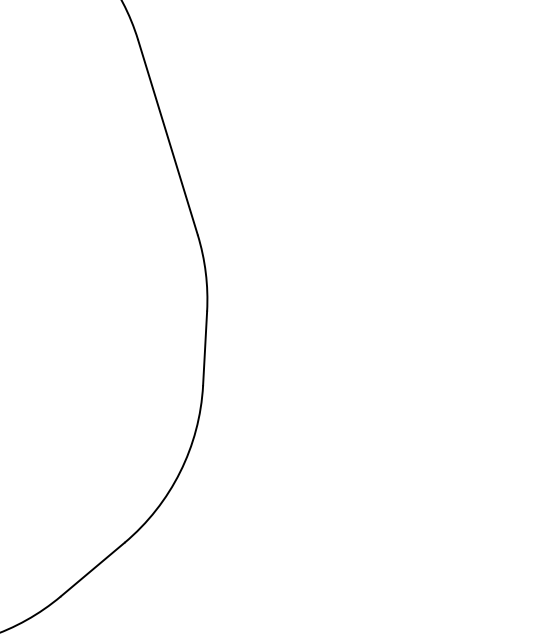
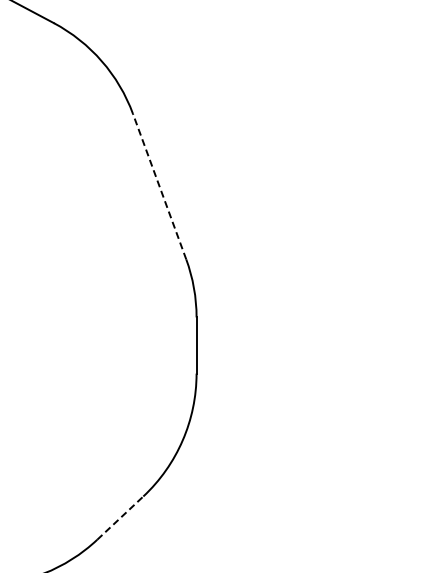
line: (167, 137) -> (159, 186), solid -> dashed
line: (92, 570) -> (120, 518), solid -> dashed

